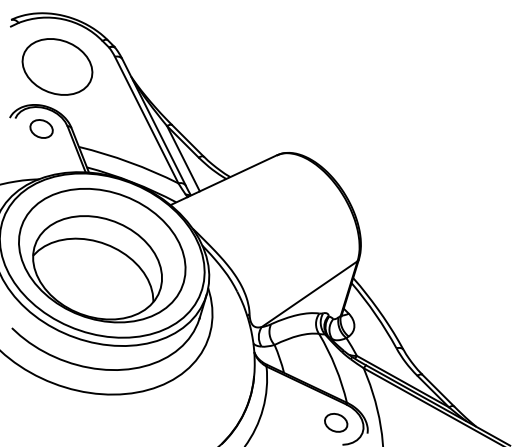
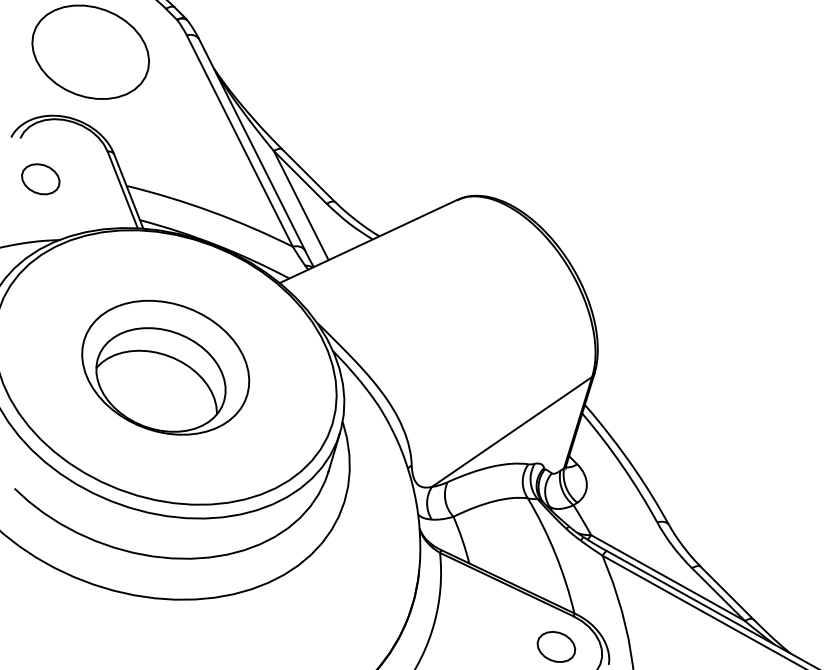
part: (41, 128) -> (40, 178), moved
part: (102, 255) -> (165, 367), size x0.6

